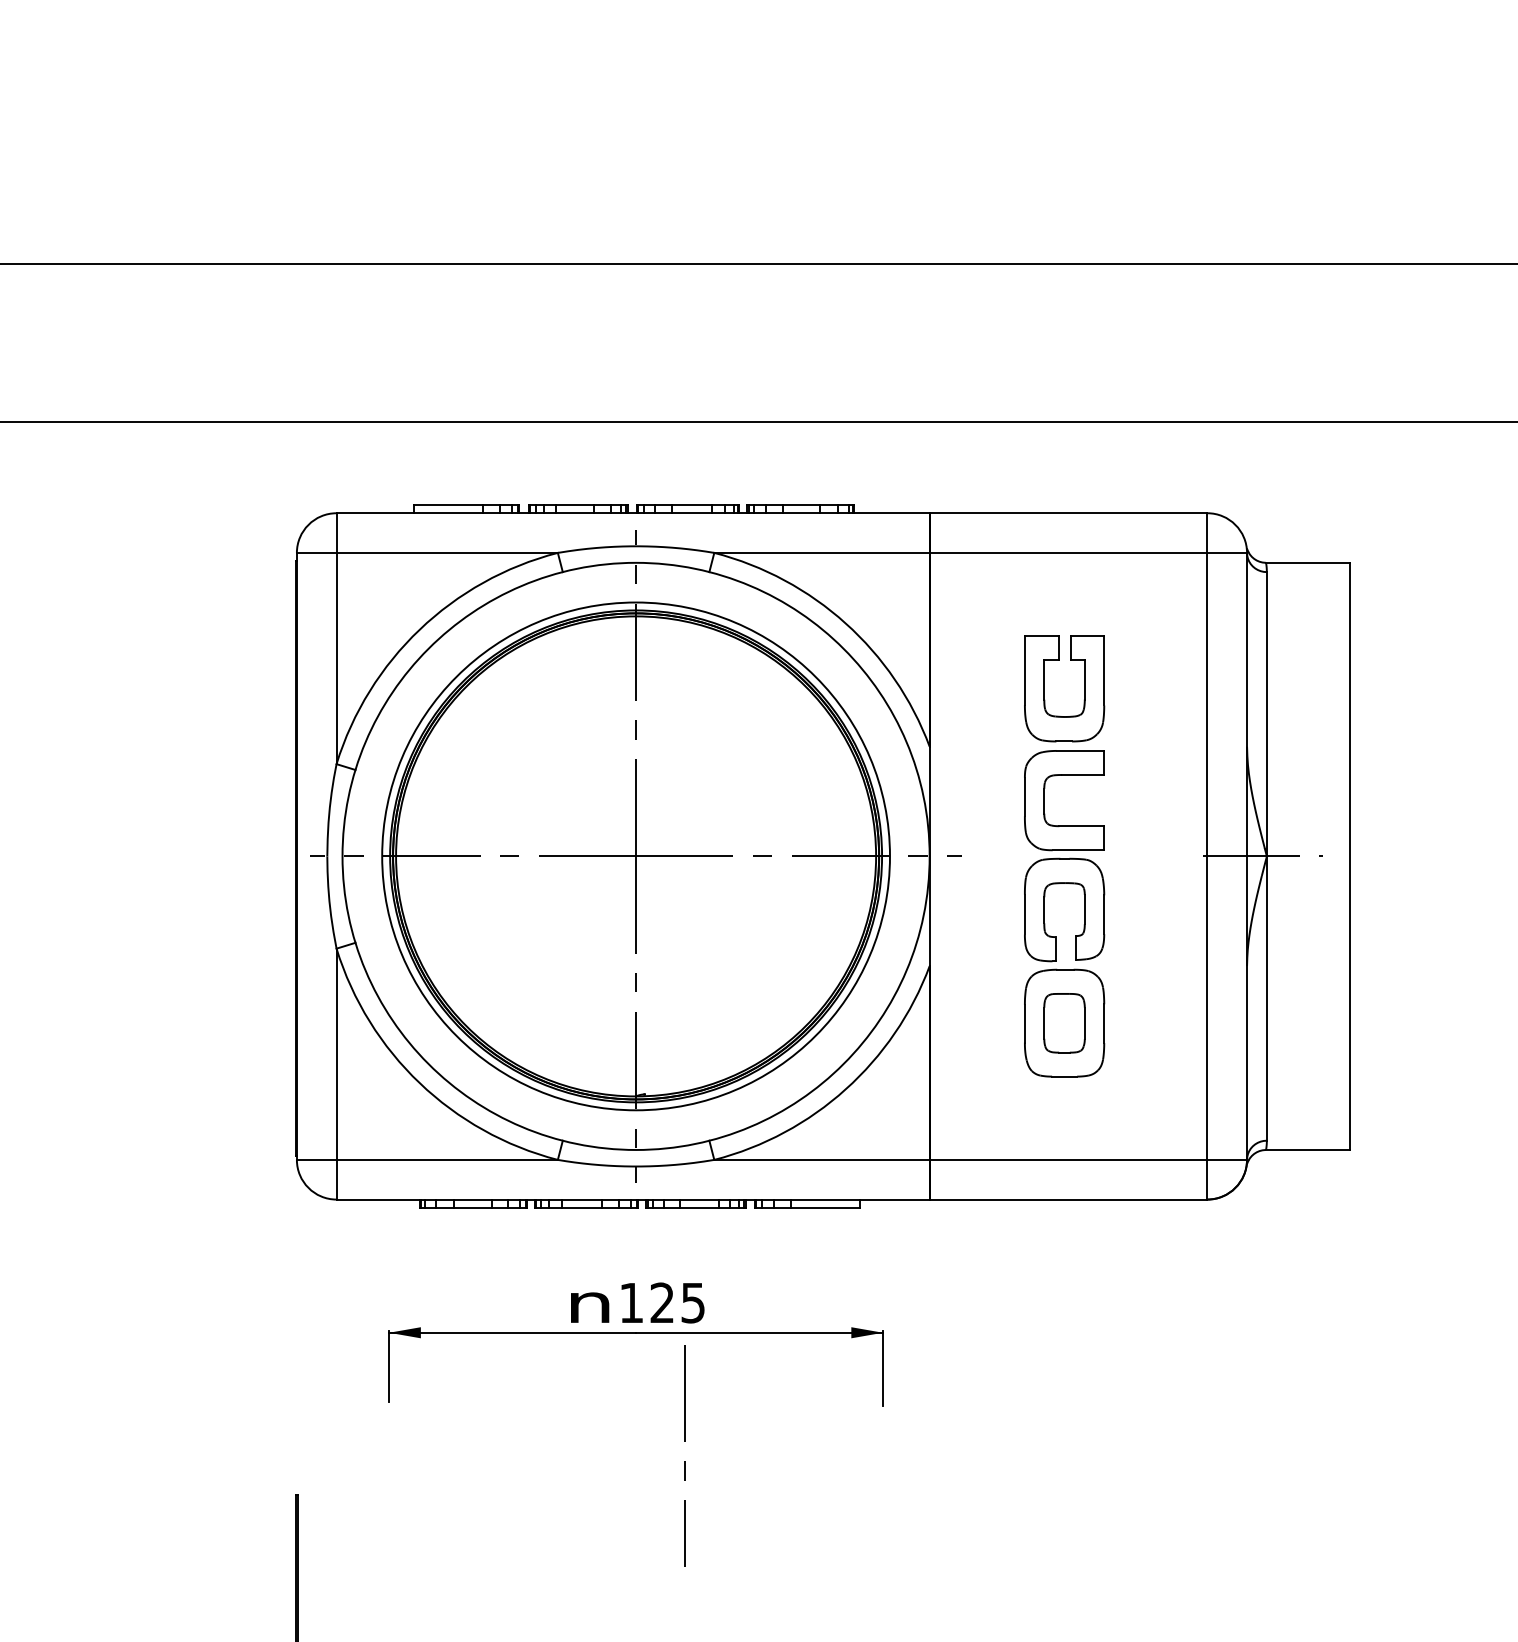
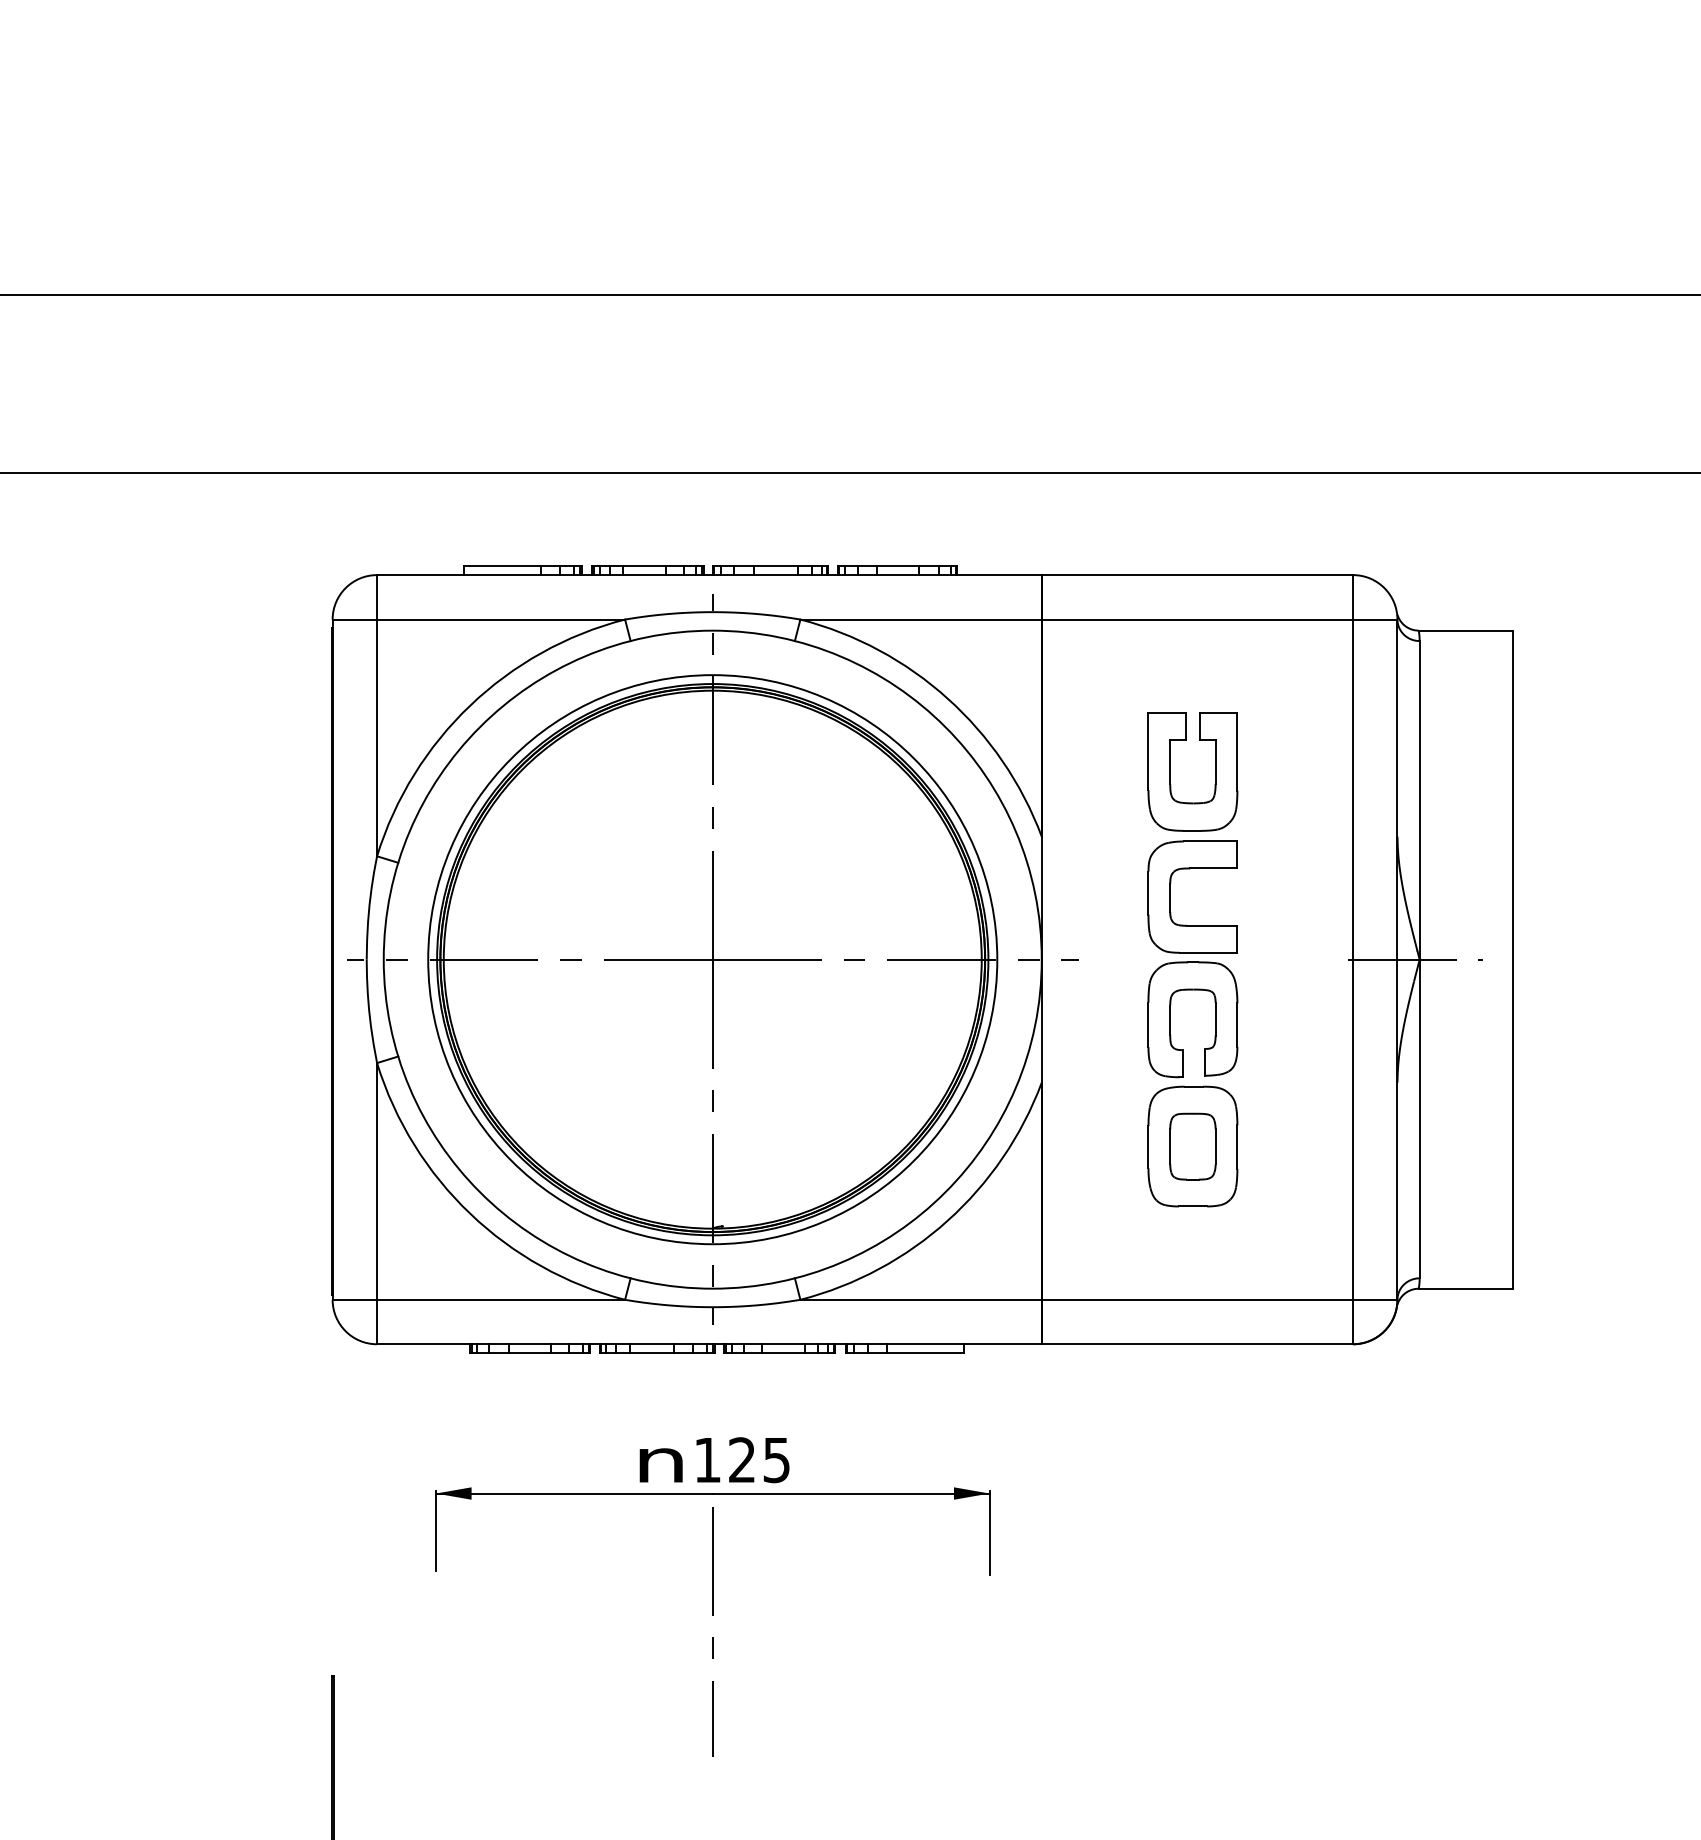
line: (684, 1461) -> (712, 1637), moved

